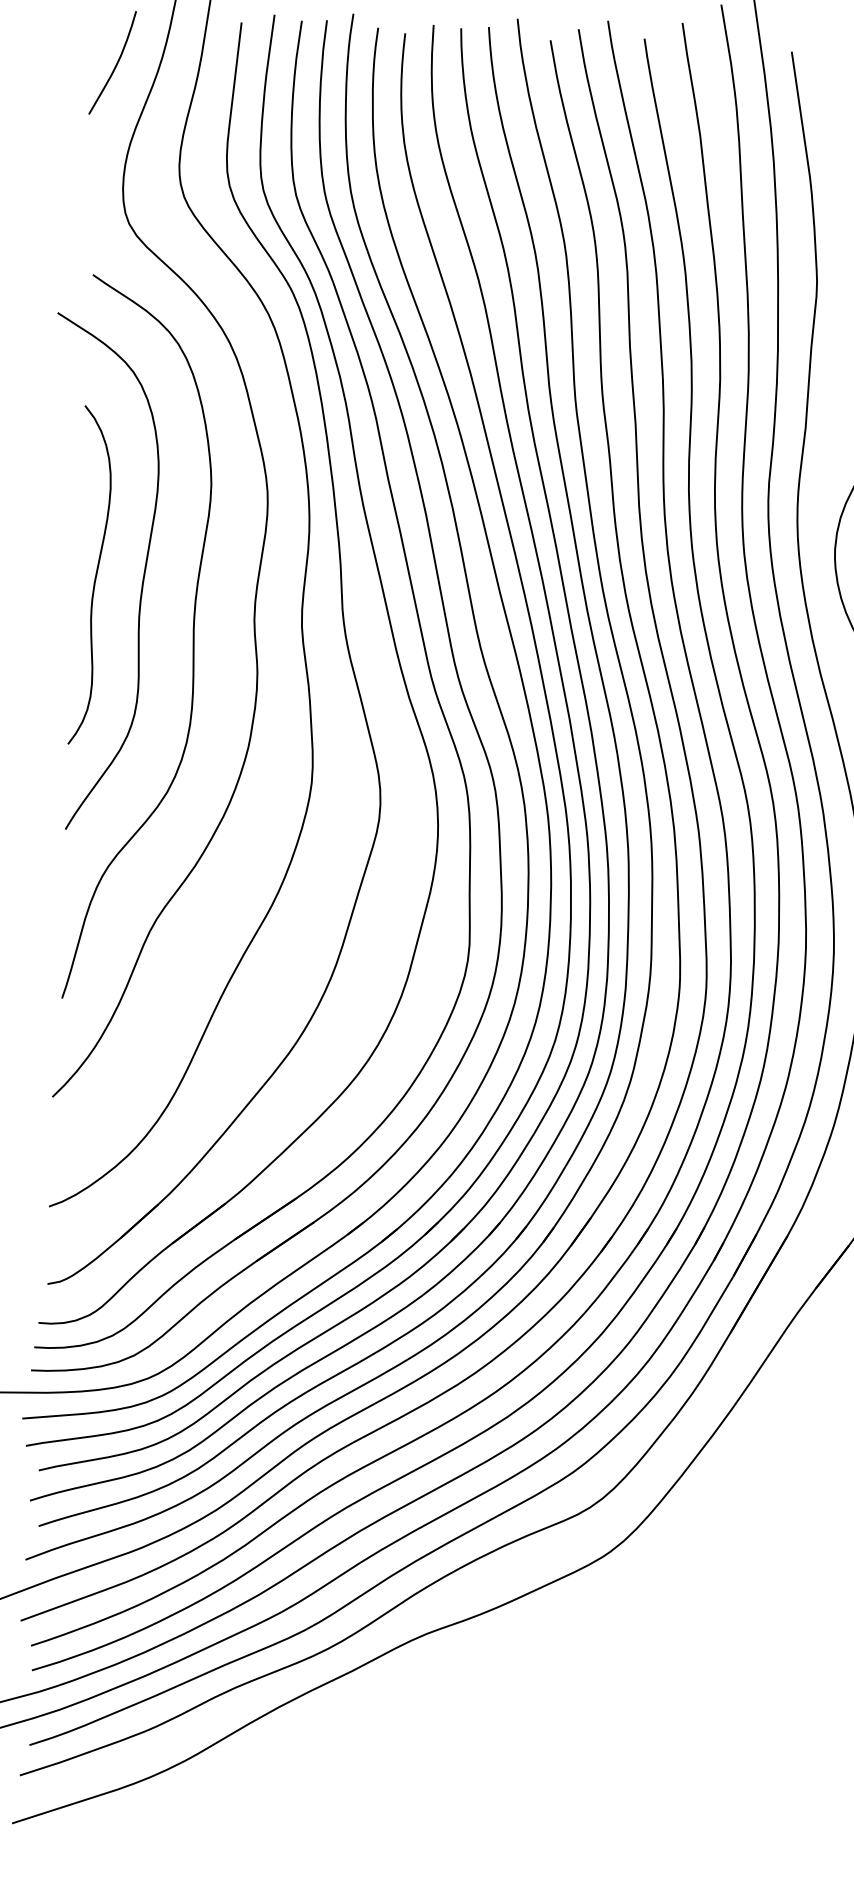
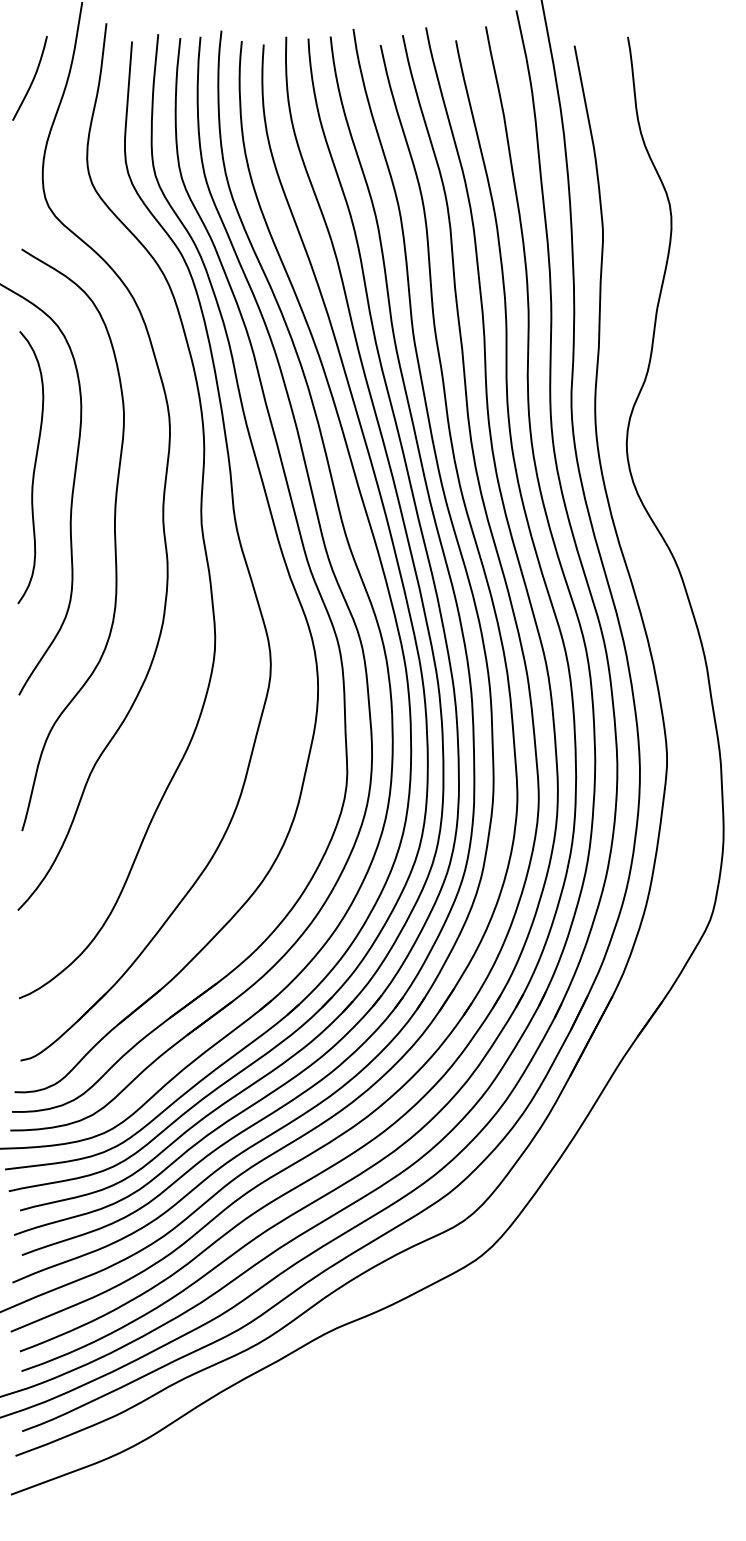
curve: (94, 575) -> (33, 467), moved

